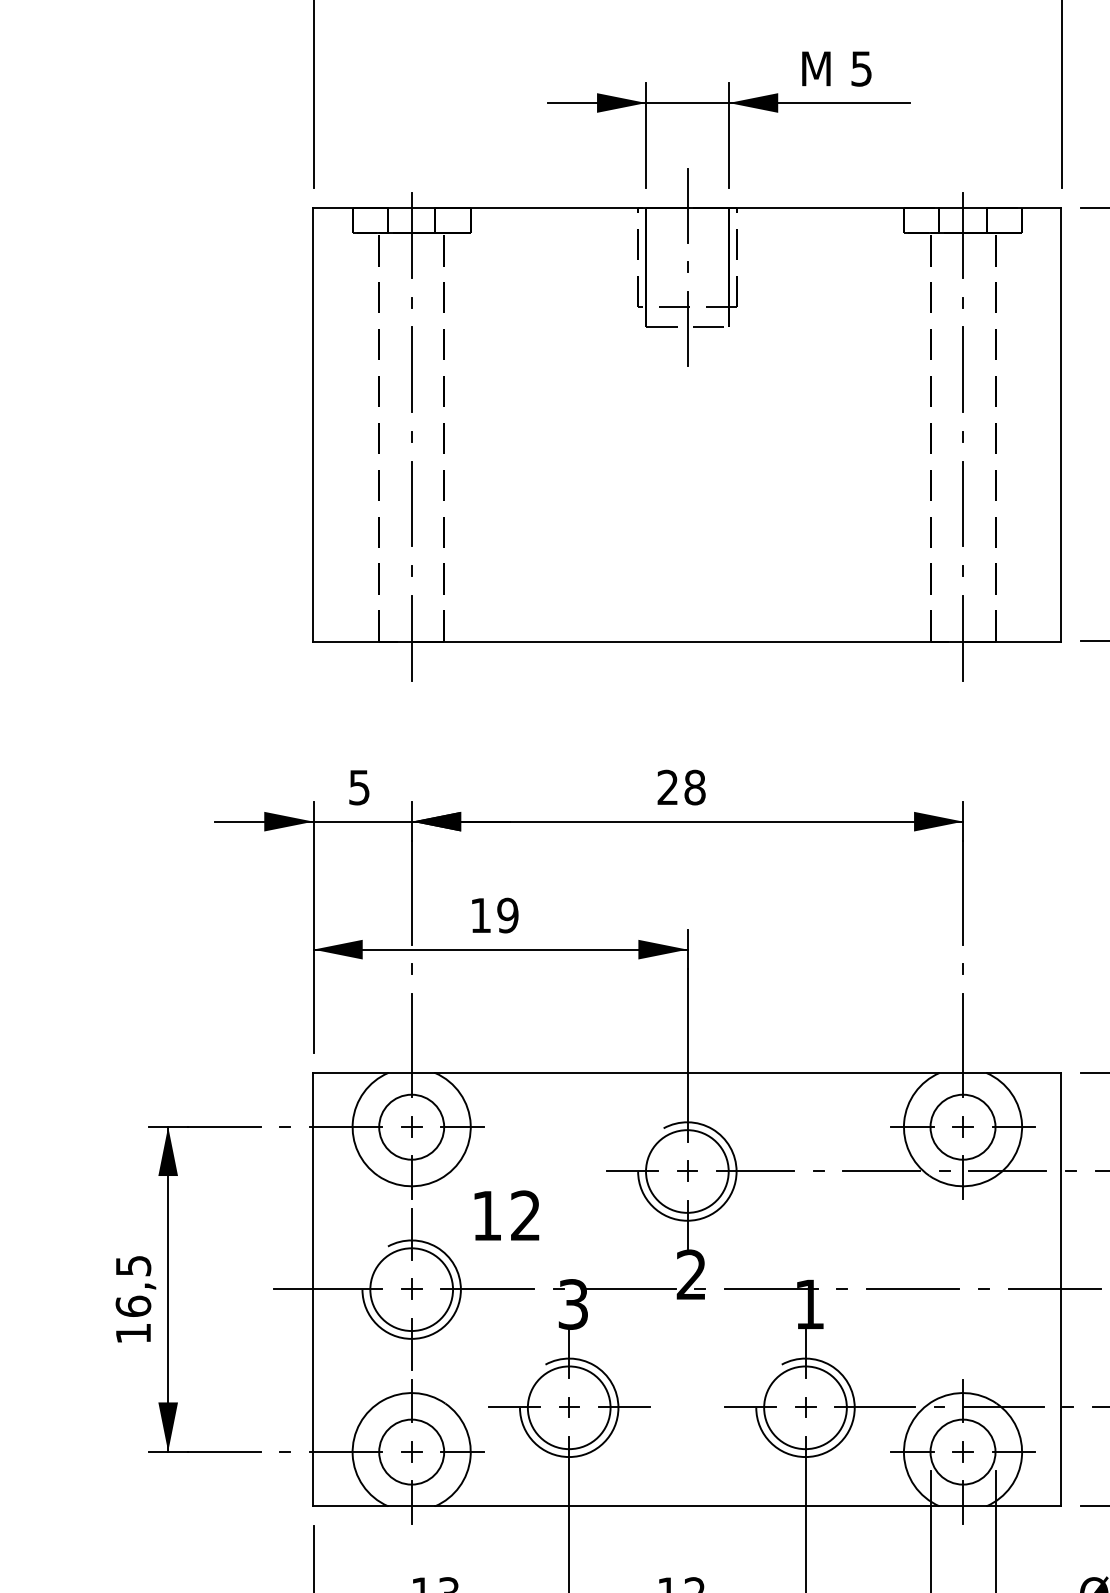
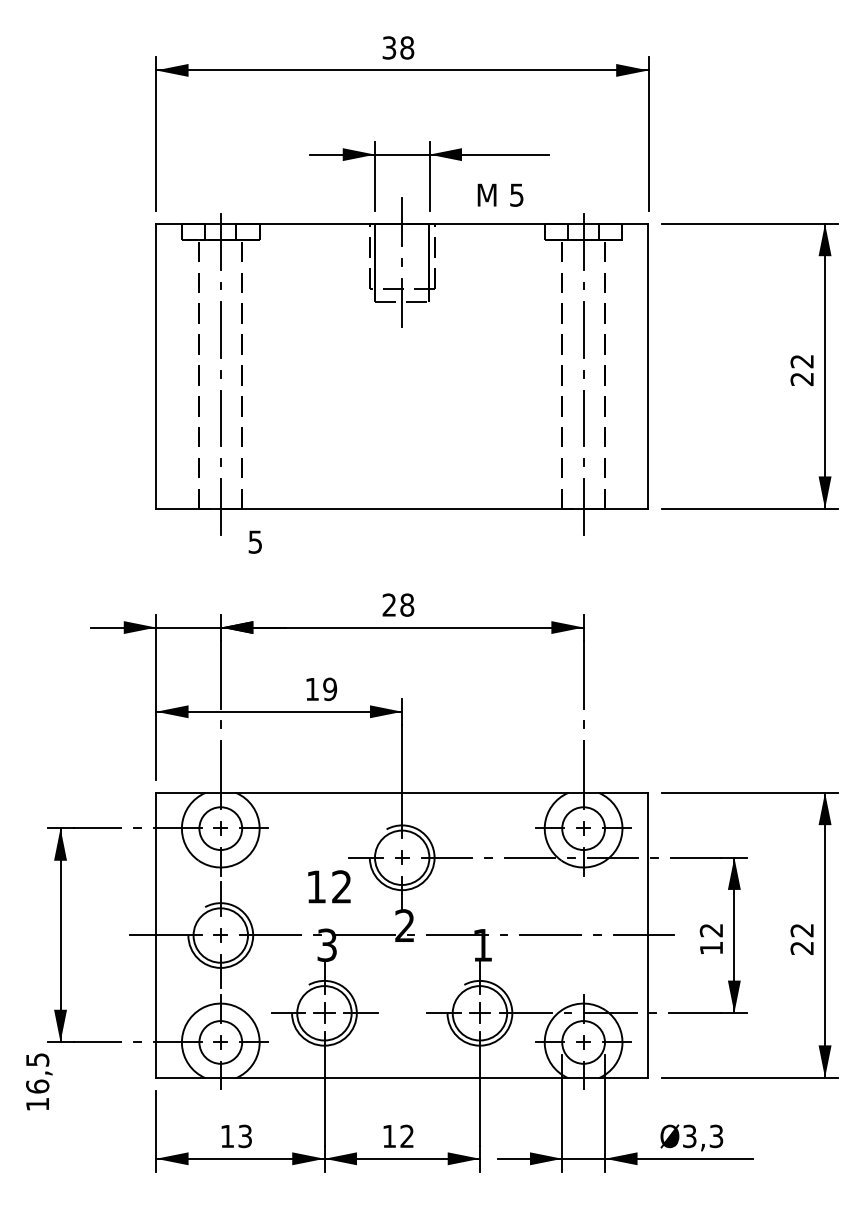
text: (836, 67) -> (500, 194), moved
text: (358, 786) -> (254, 541), moved
text: (494, 915) -> (321, 689), moved
text: (506, 1215) -> (329, 886), moved
text: (136, 1298) -> (39, 1081), moved
part: (569, 1406) -> (324, 1012), size x1.6
part: (806, 1406) -> (480, 1012), size x1.6

